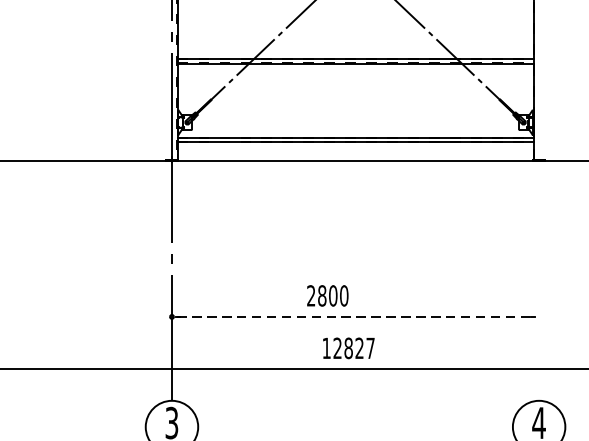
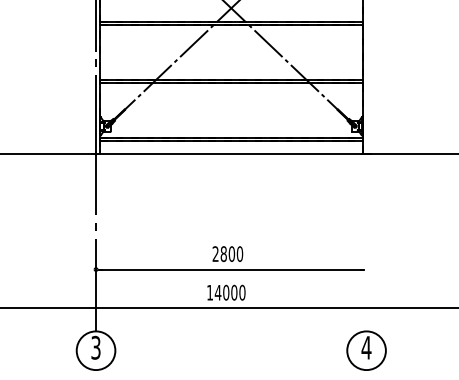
text: (327, 295) -> (227, 253), moved
line: (355, 316) -> (231, 269), dashed -> solid
text: (353, 348) -> (229, 292), 12827 -> 14000

